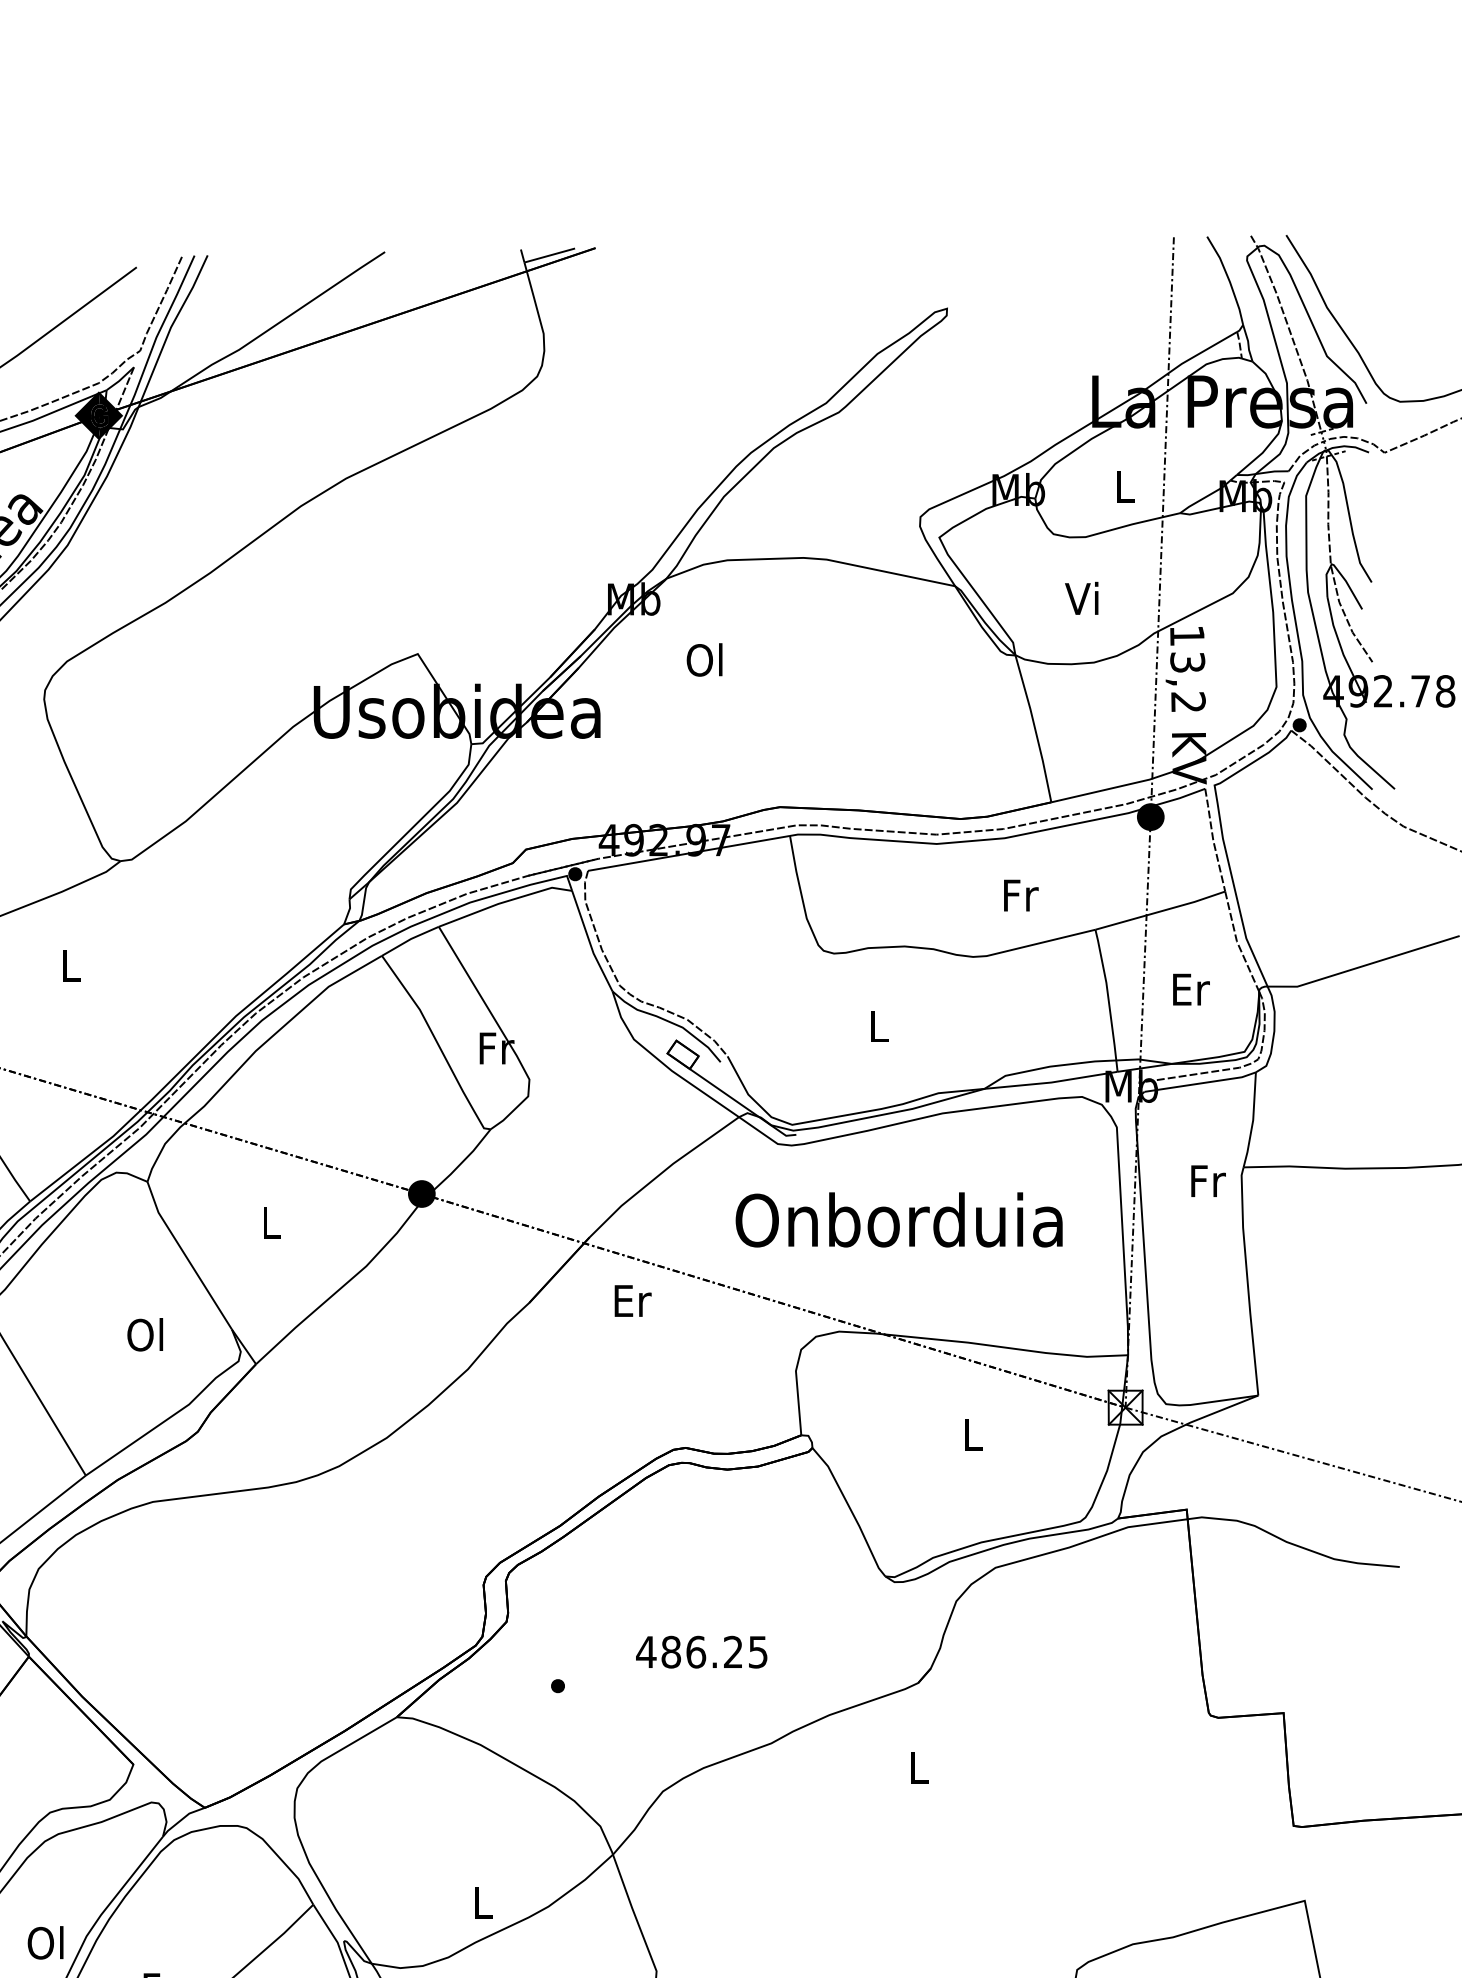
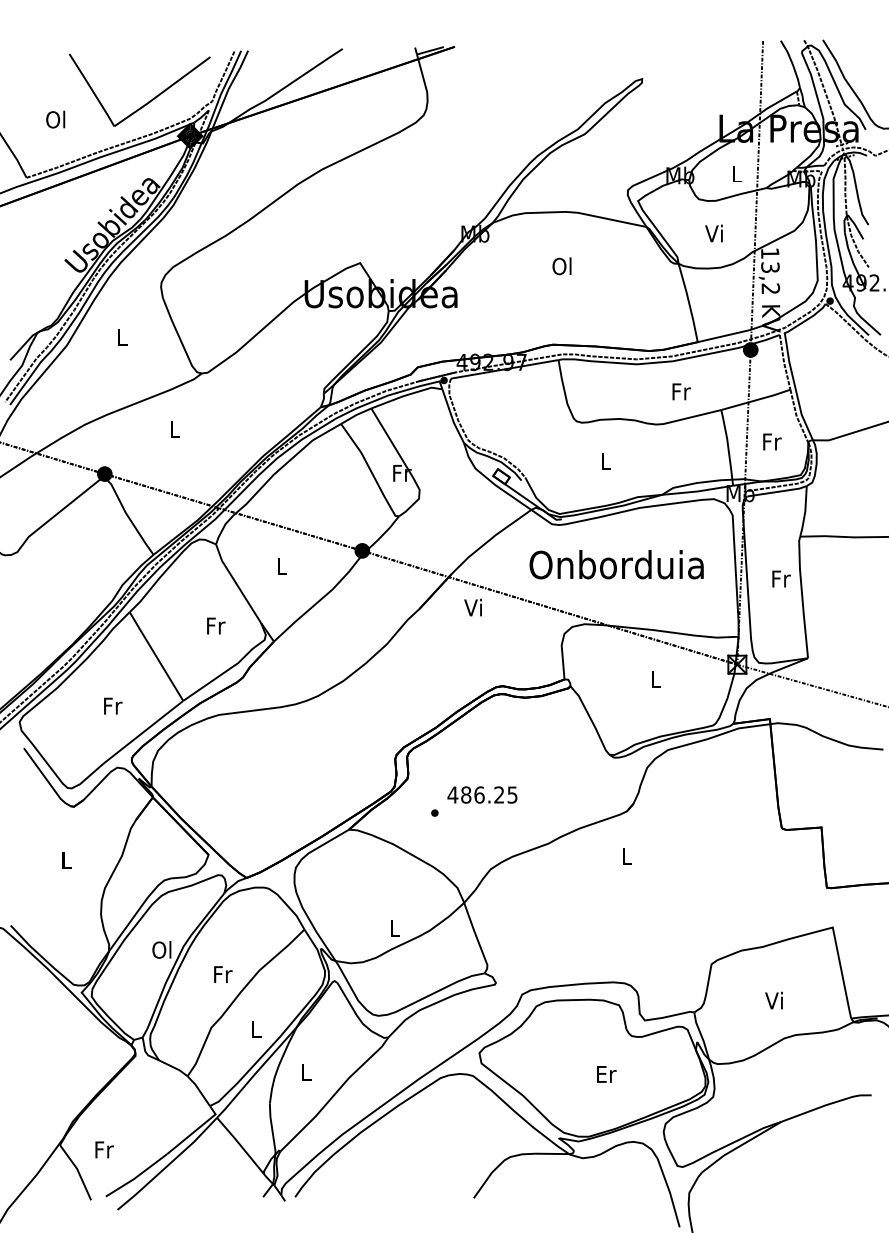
text: (703, 660) -> (561, 266), moved
text: (1191, 988) -> (772, 441), Er -> Fr
text: (1208, 1180) -> (781, 578), moved
text: (632, 1300) -> (474, 607), Er -> Vi
text: (146, 1334) -> (215, 625), Ol -> Fr
text: (701, 1651) -> (482, 794), moved

